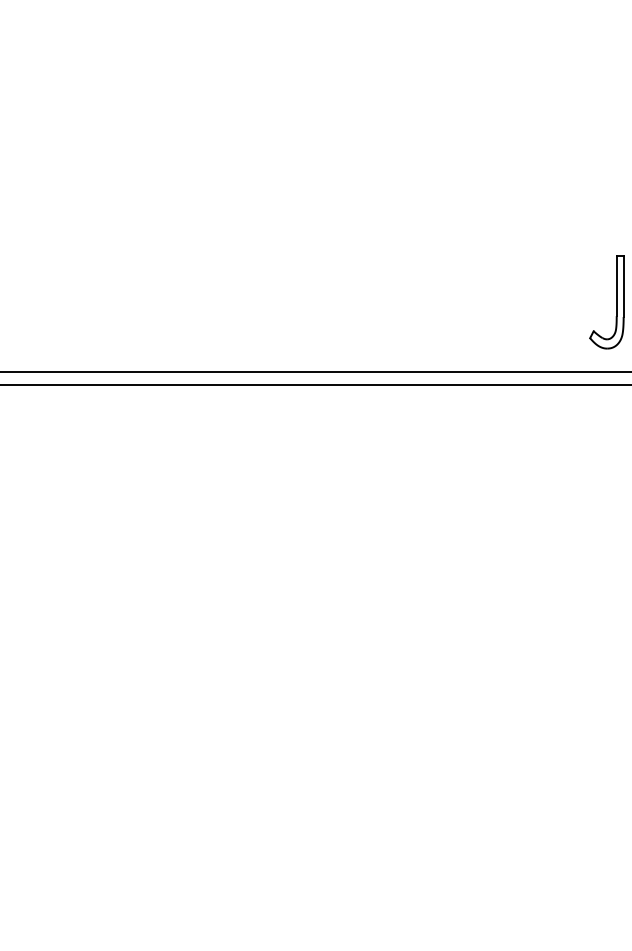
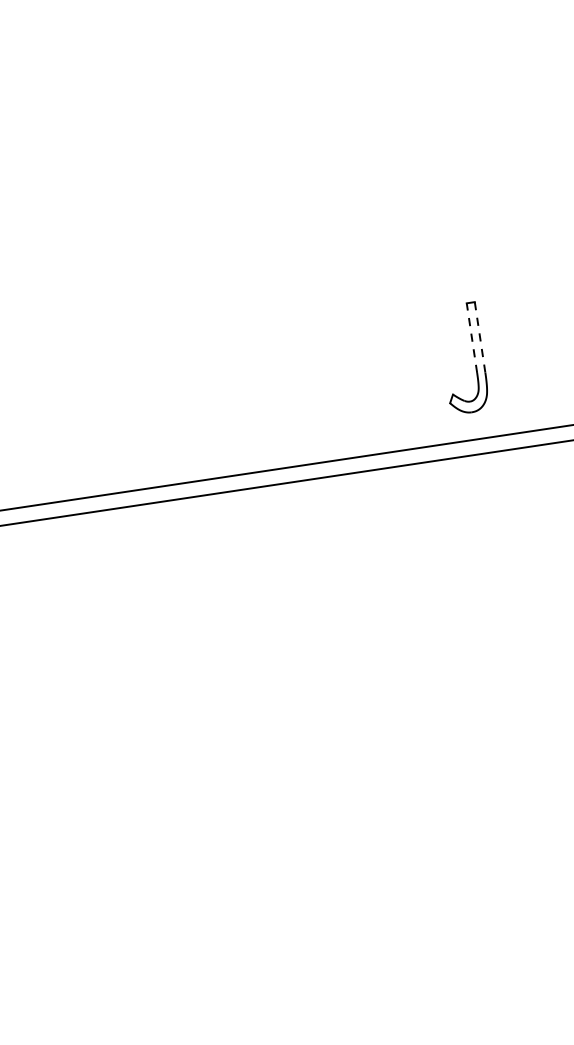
line: (616, 286) -> (471, 338), solid -> dashed
line: (623, 287) -> (480, 338), solid -> dashed

